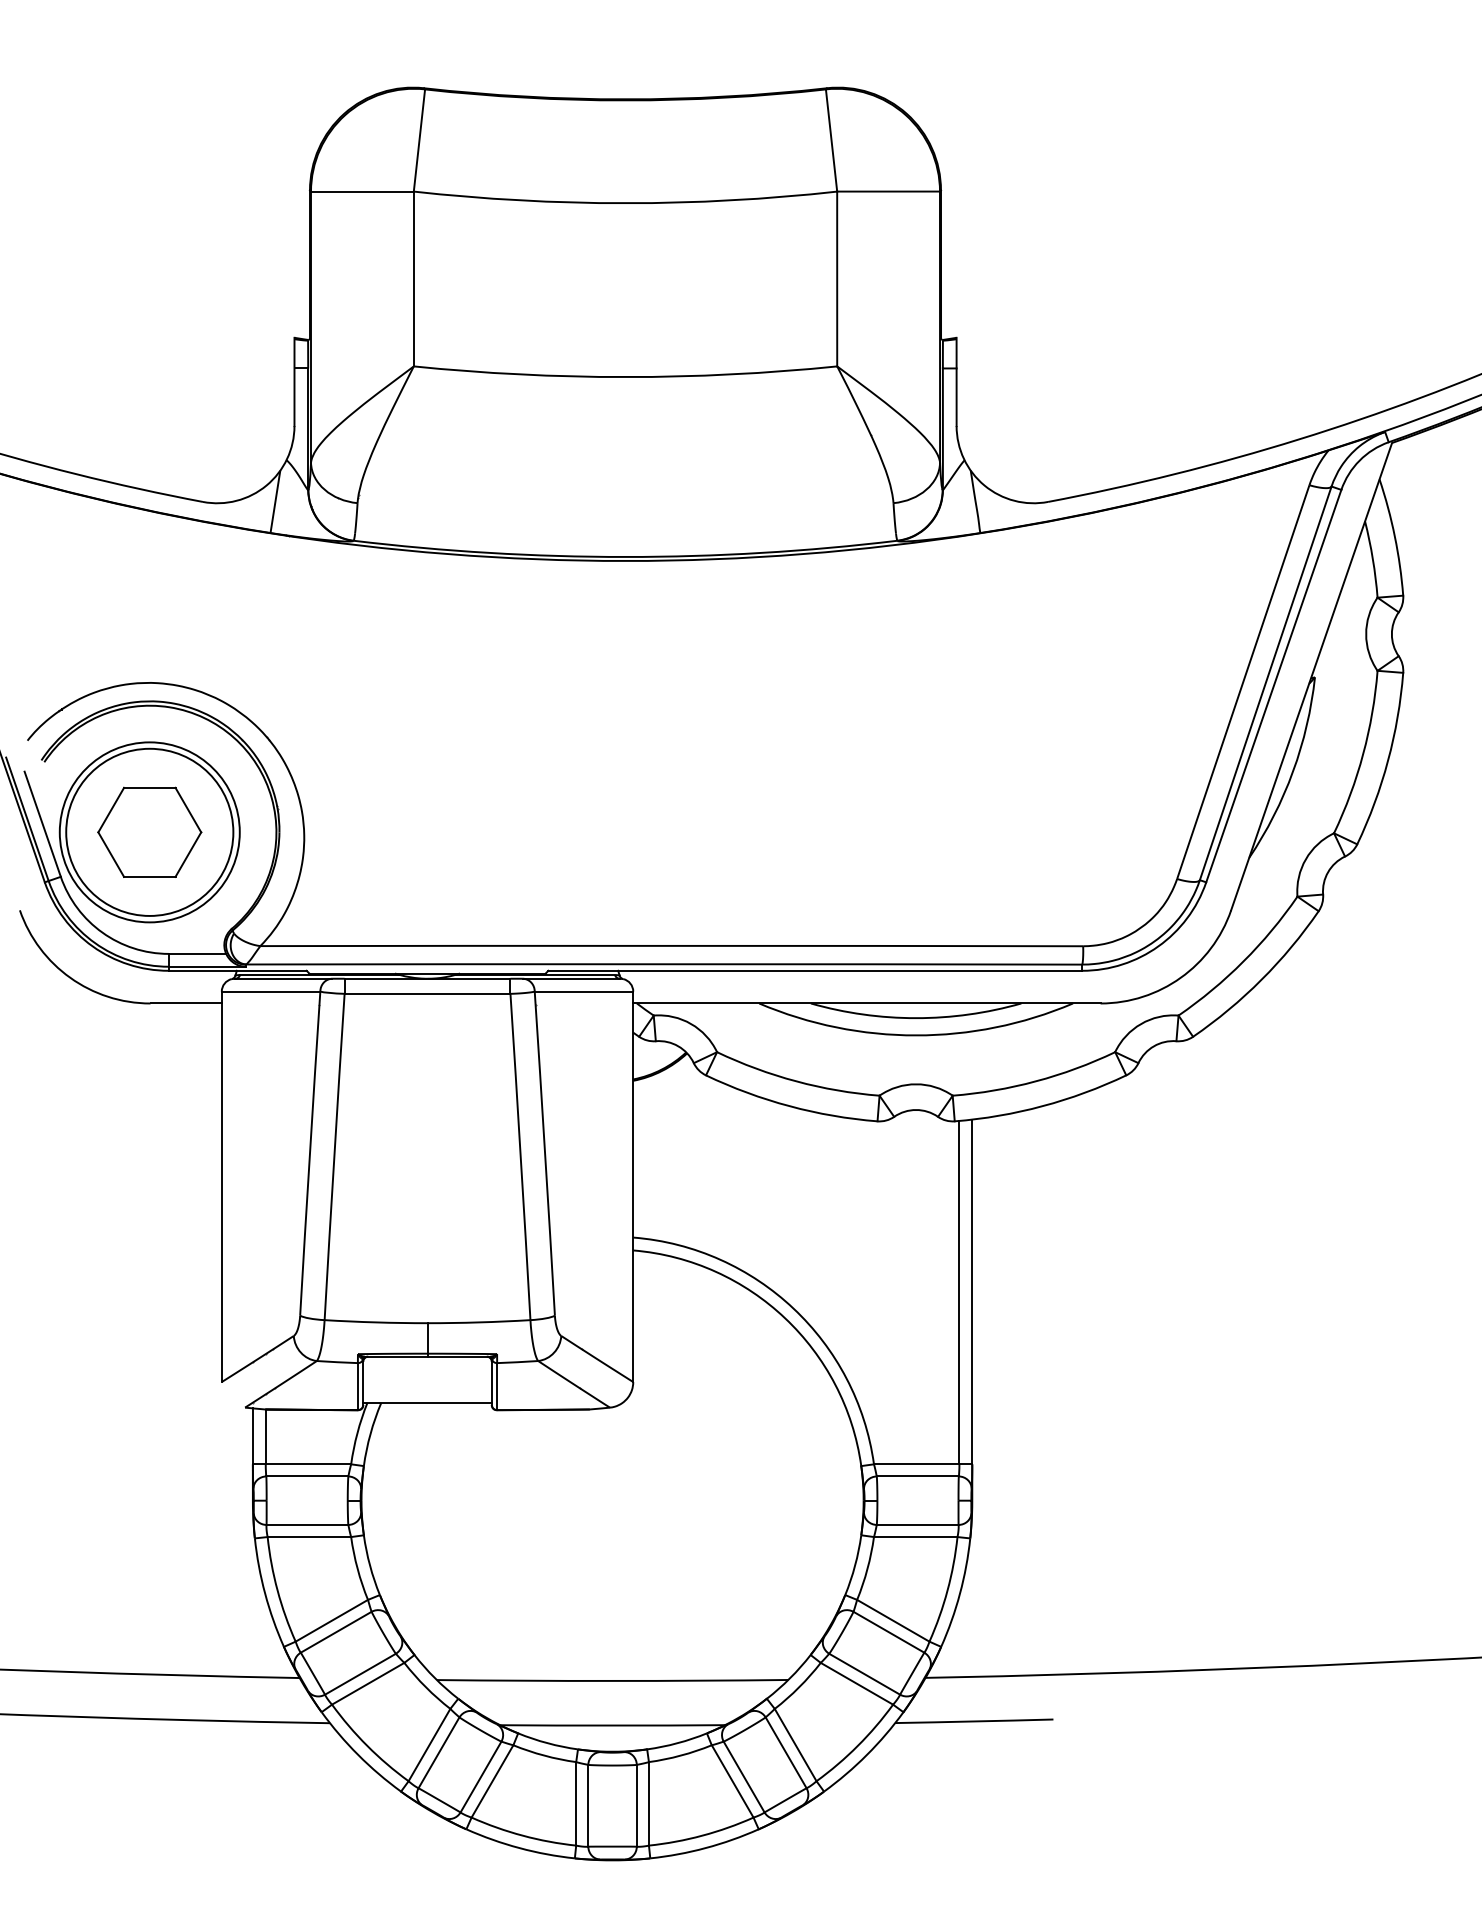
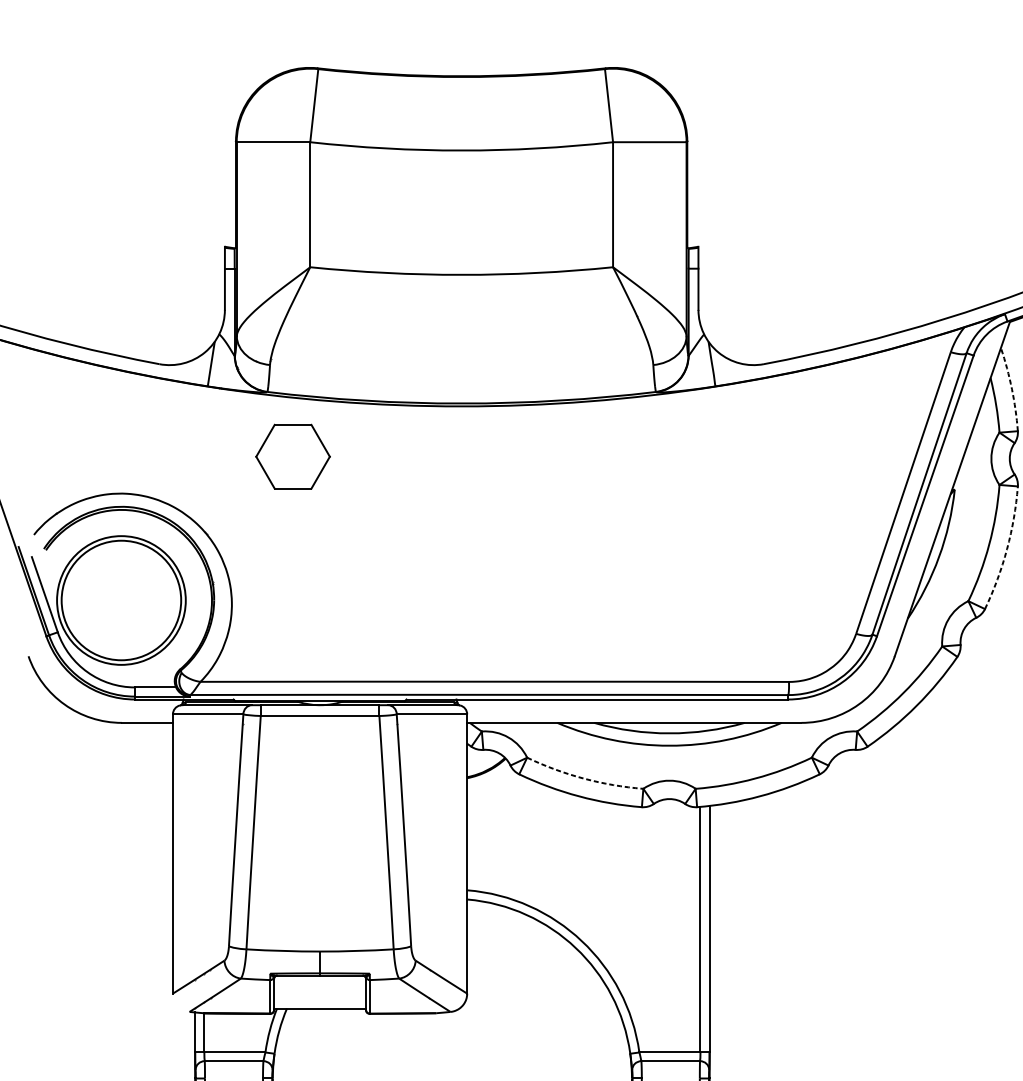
arc: (1394, 536) -> (1011, 388), solid -> dashed
arc: (1388, 760) -> (1007, 549), solid -> dashed
part: (149, 831) -> (292, 456), moved
arc: (796, 1081) -> (583, 778), solid -> dashed

